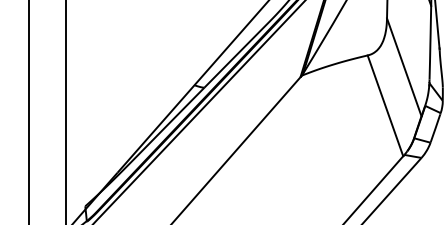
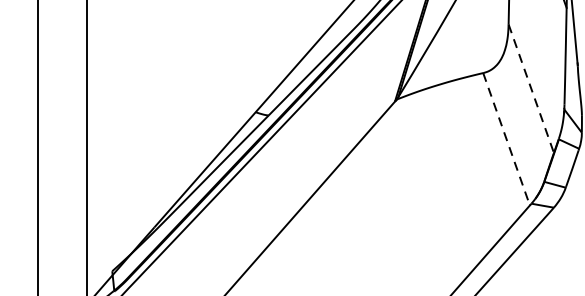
line: (404, 67) -> (531, 88), solid -> dashed
line: (385, 106) -> (506, 140), solid -> dashed

